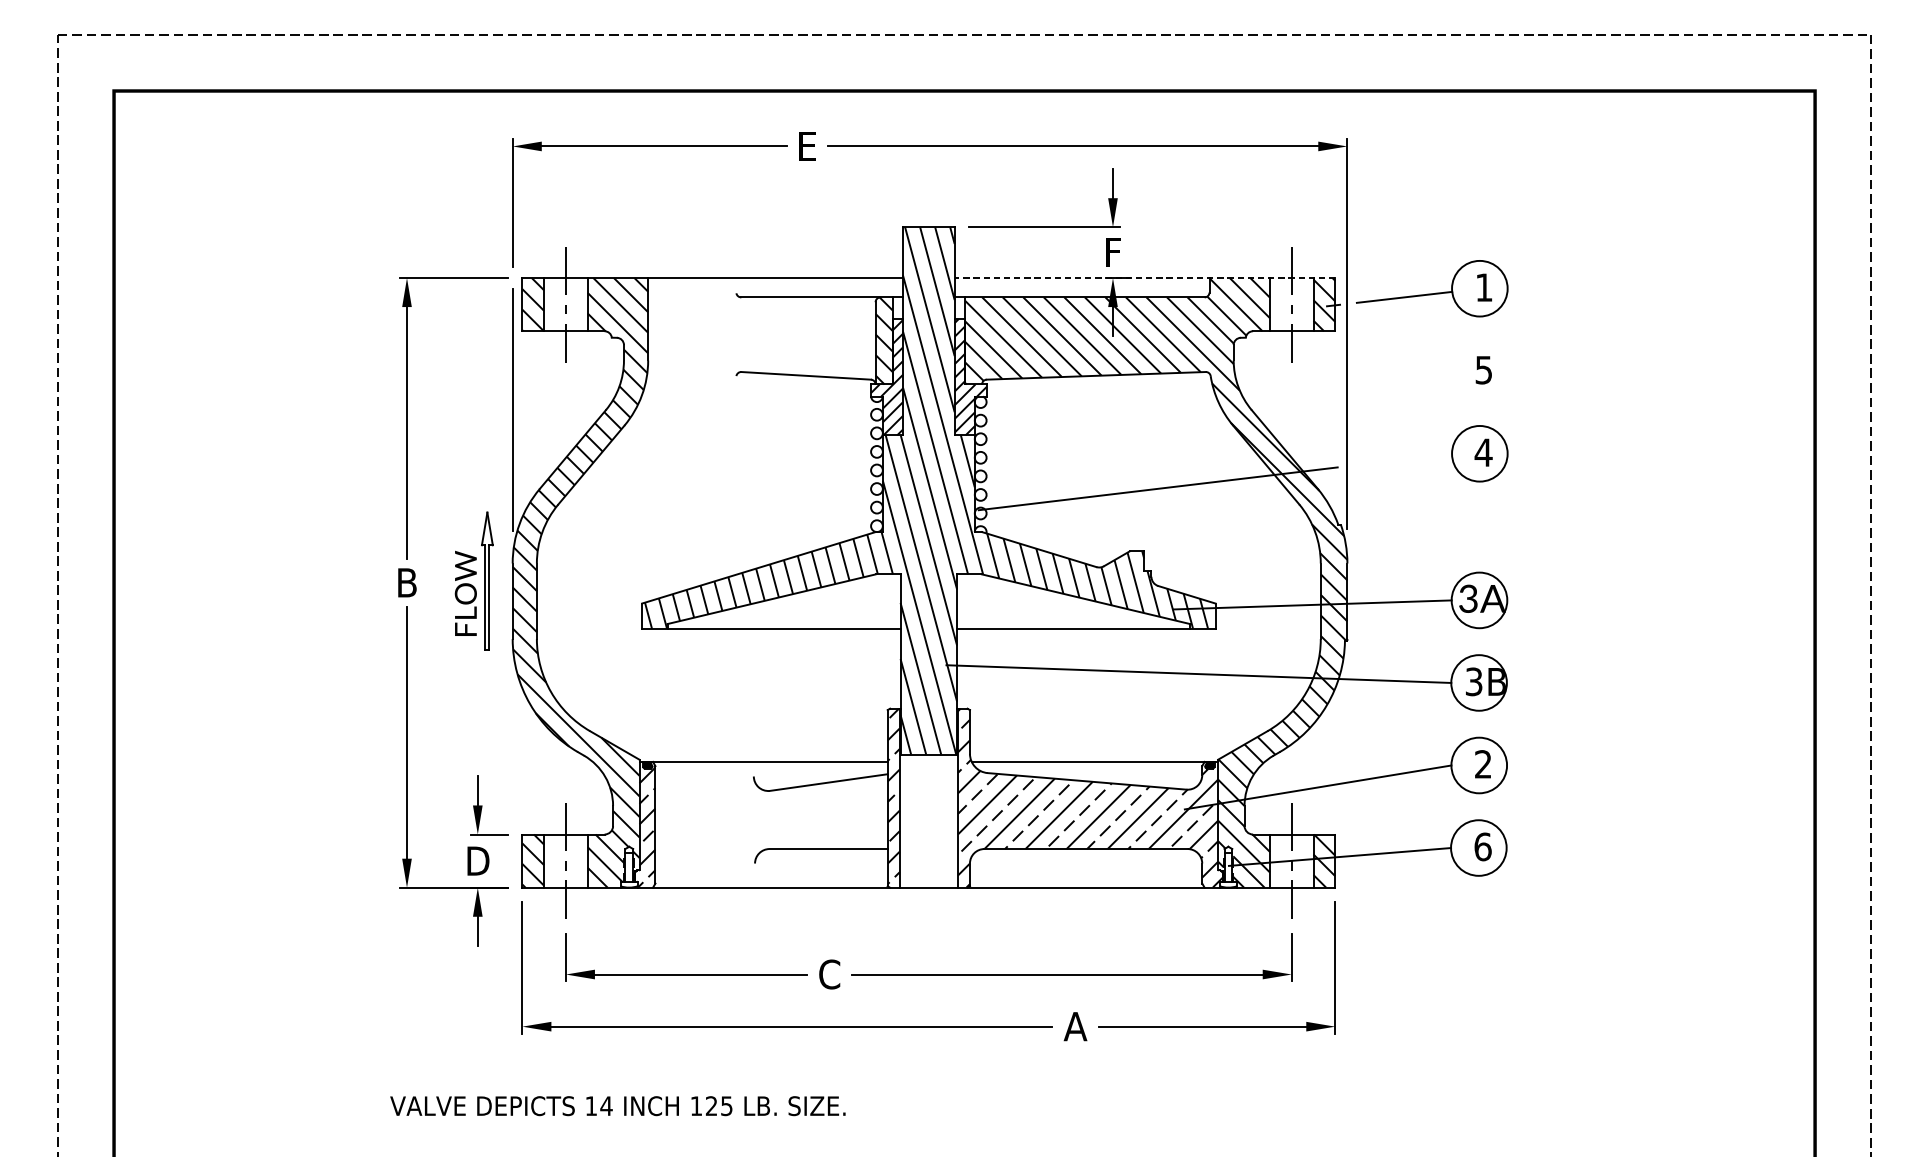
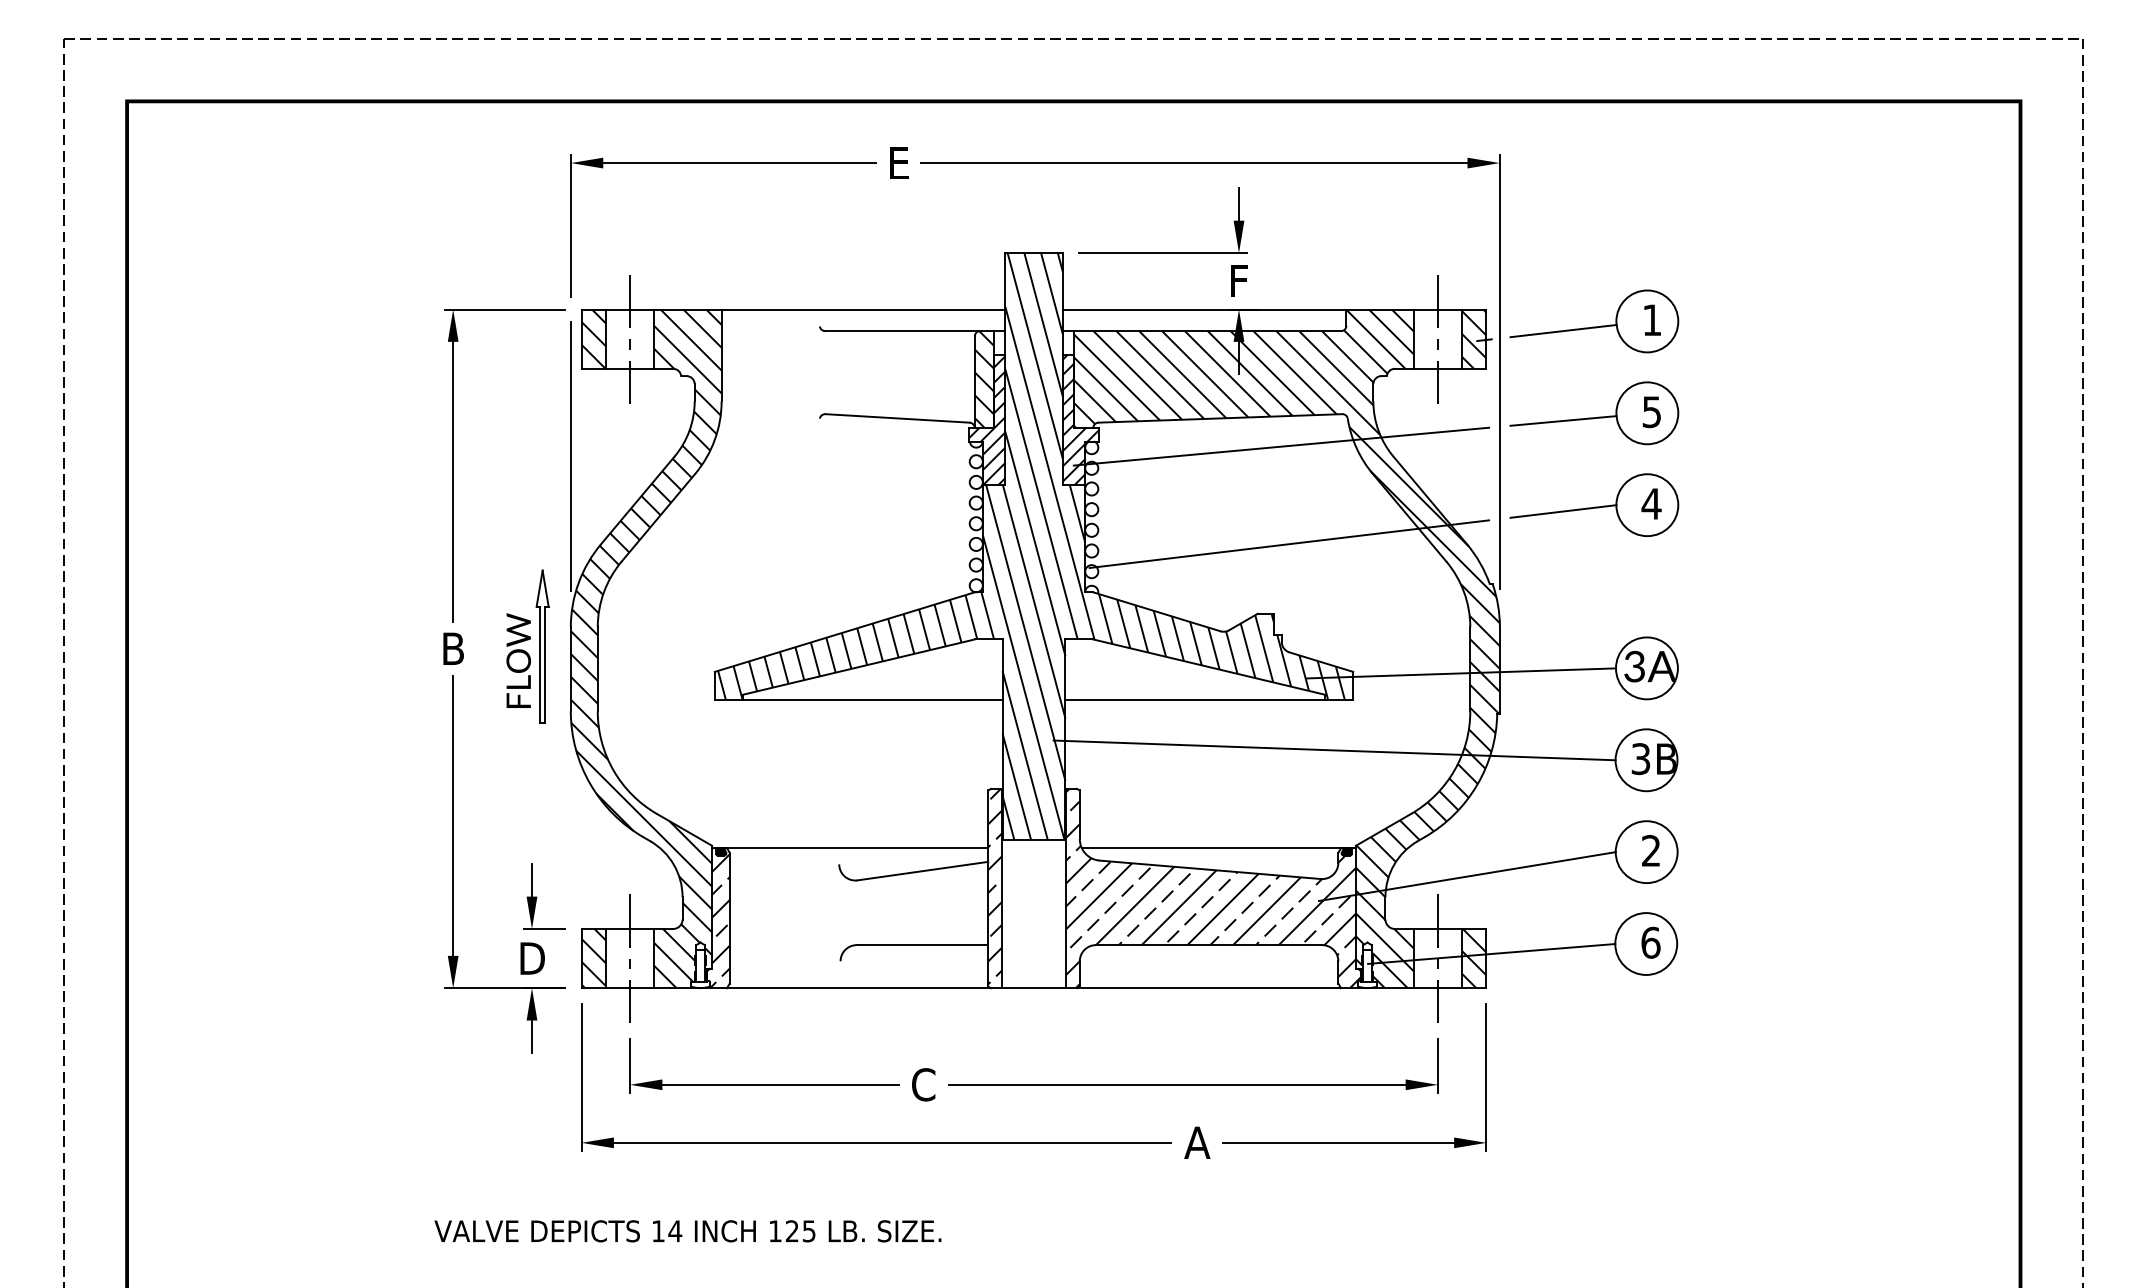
line: (1144, 277) -> (1274, 309), dashed -> solid
part: (1432, 371) -> (1594, 413), added
line: (1151, 401) -> (1281, 446), added
line: (1404, 459) -> (1563, 511), added

